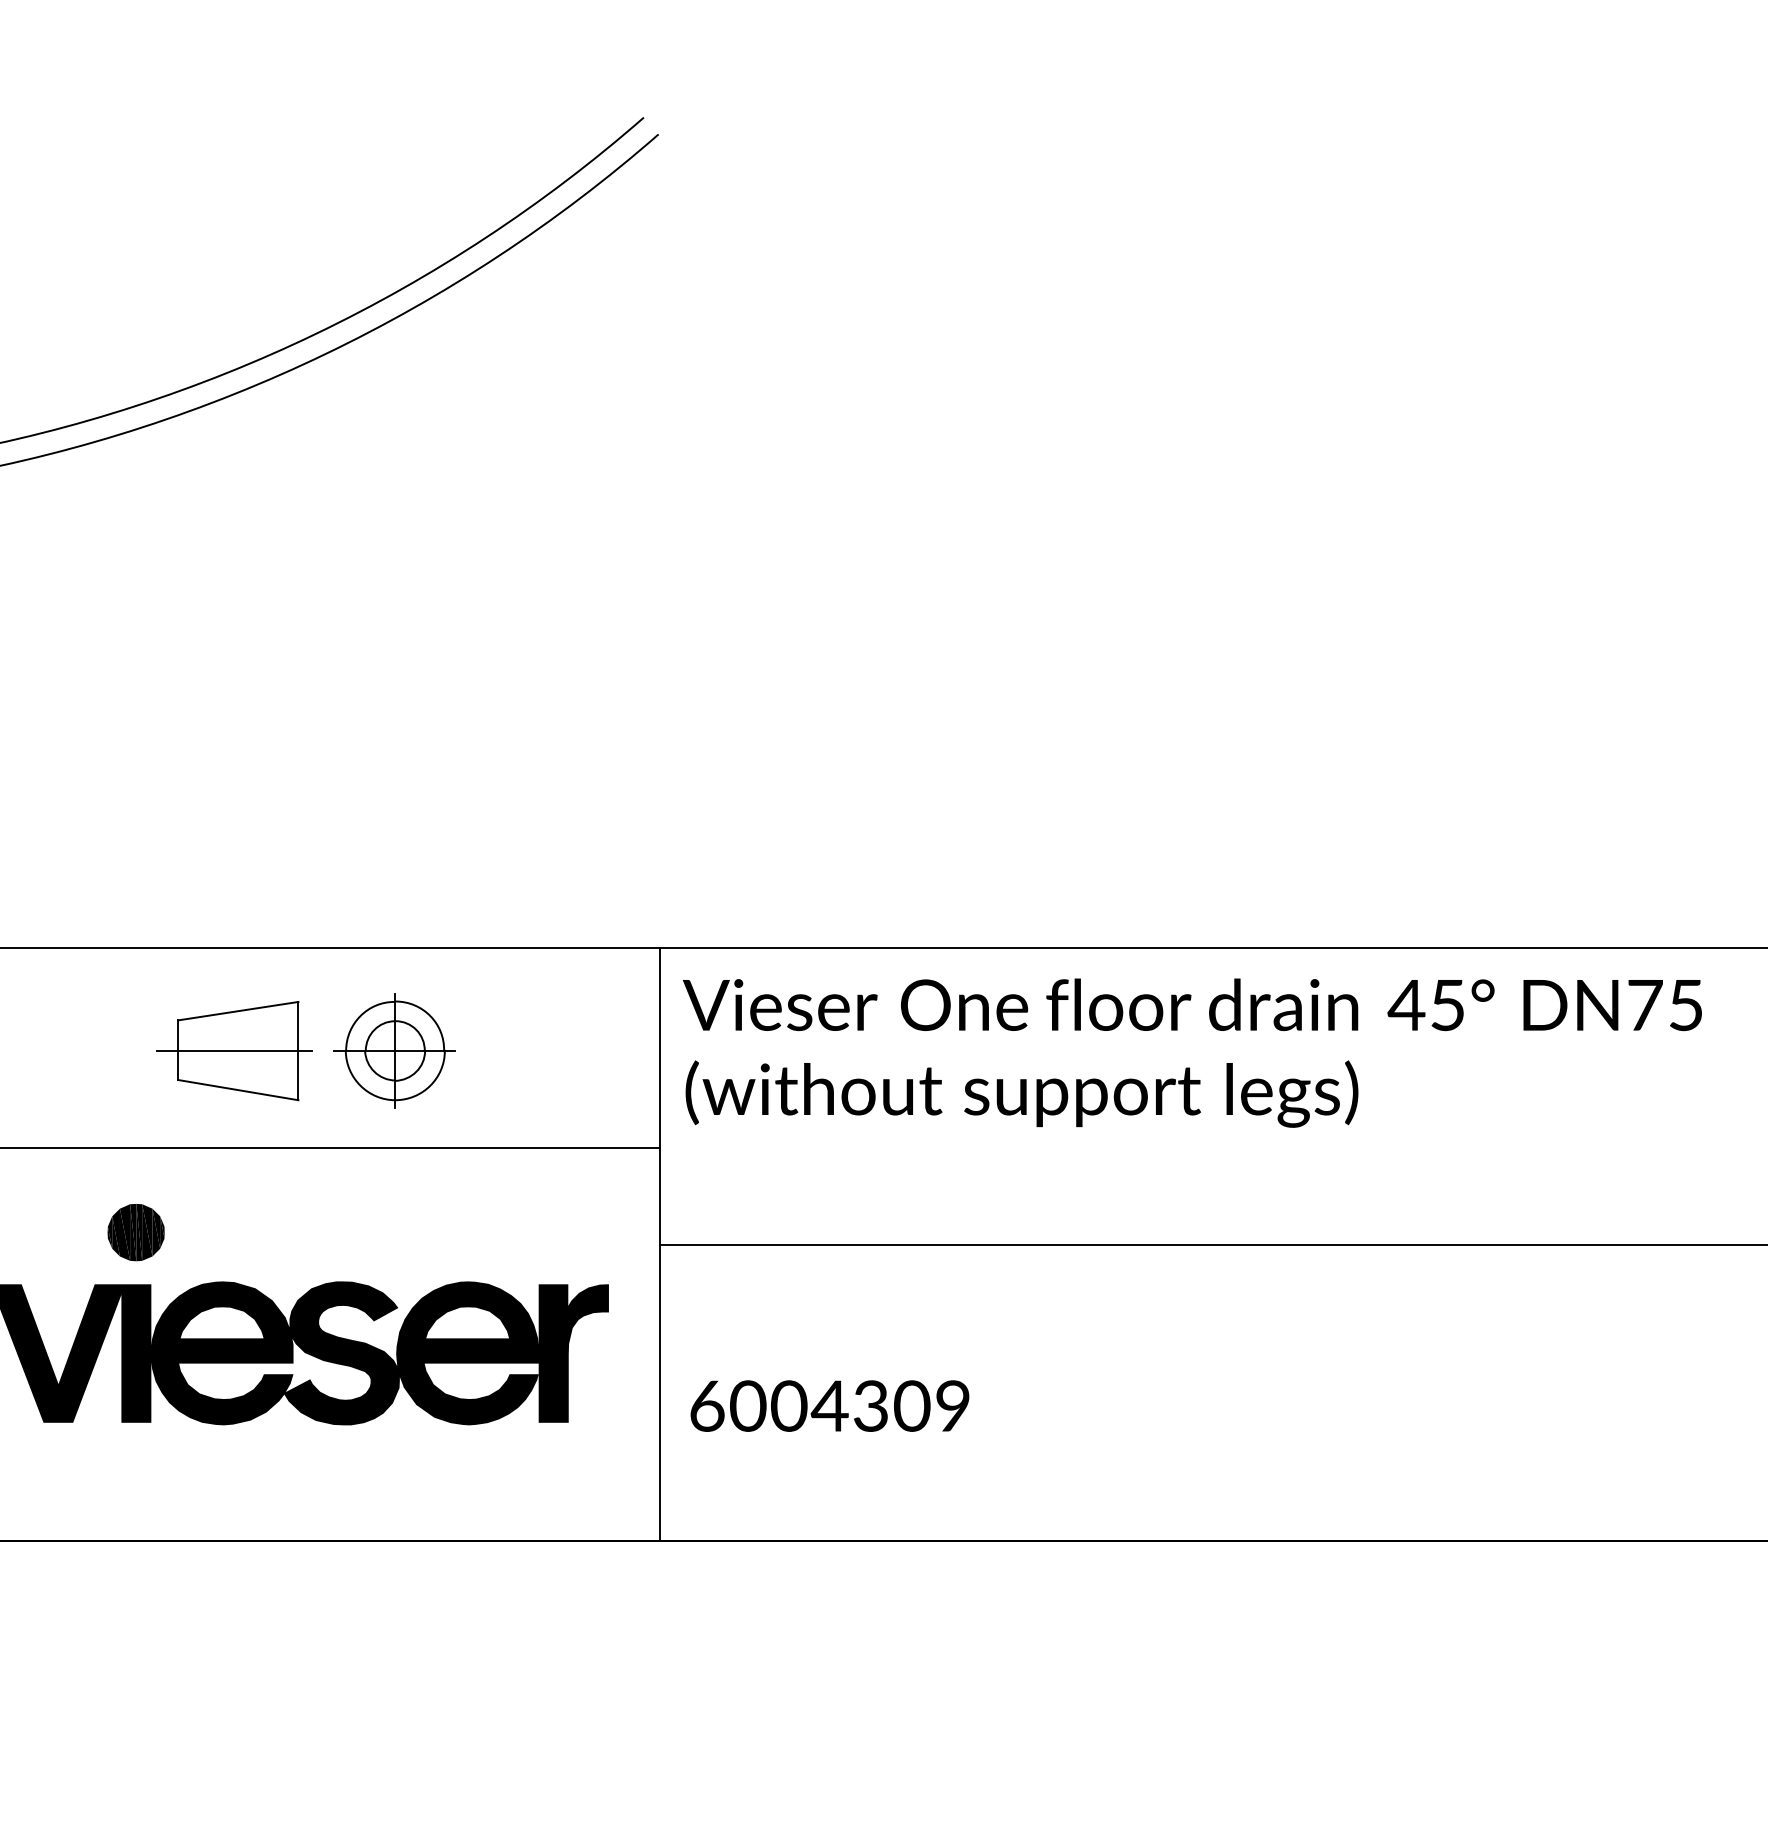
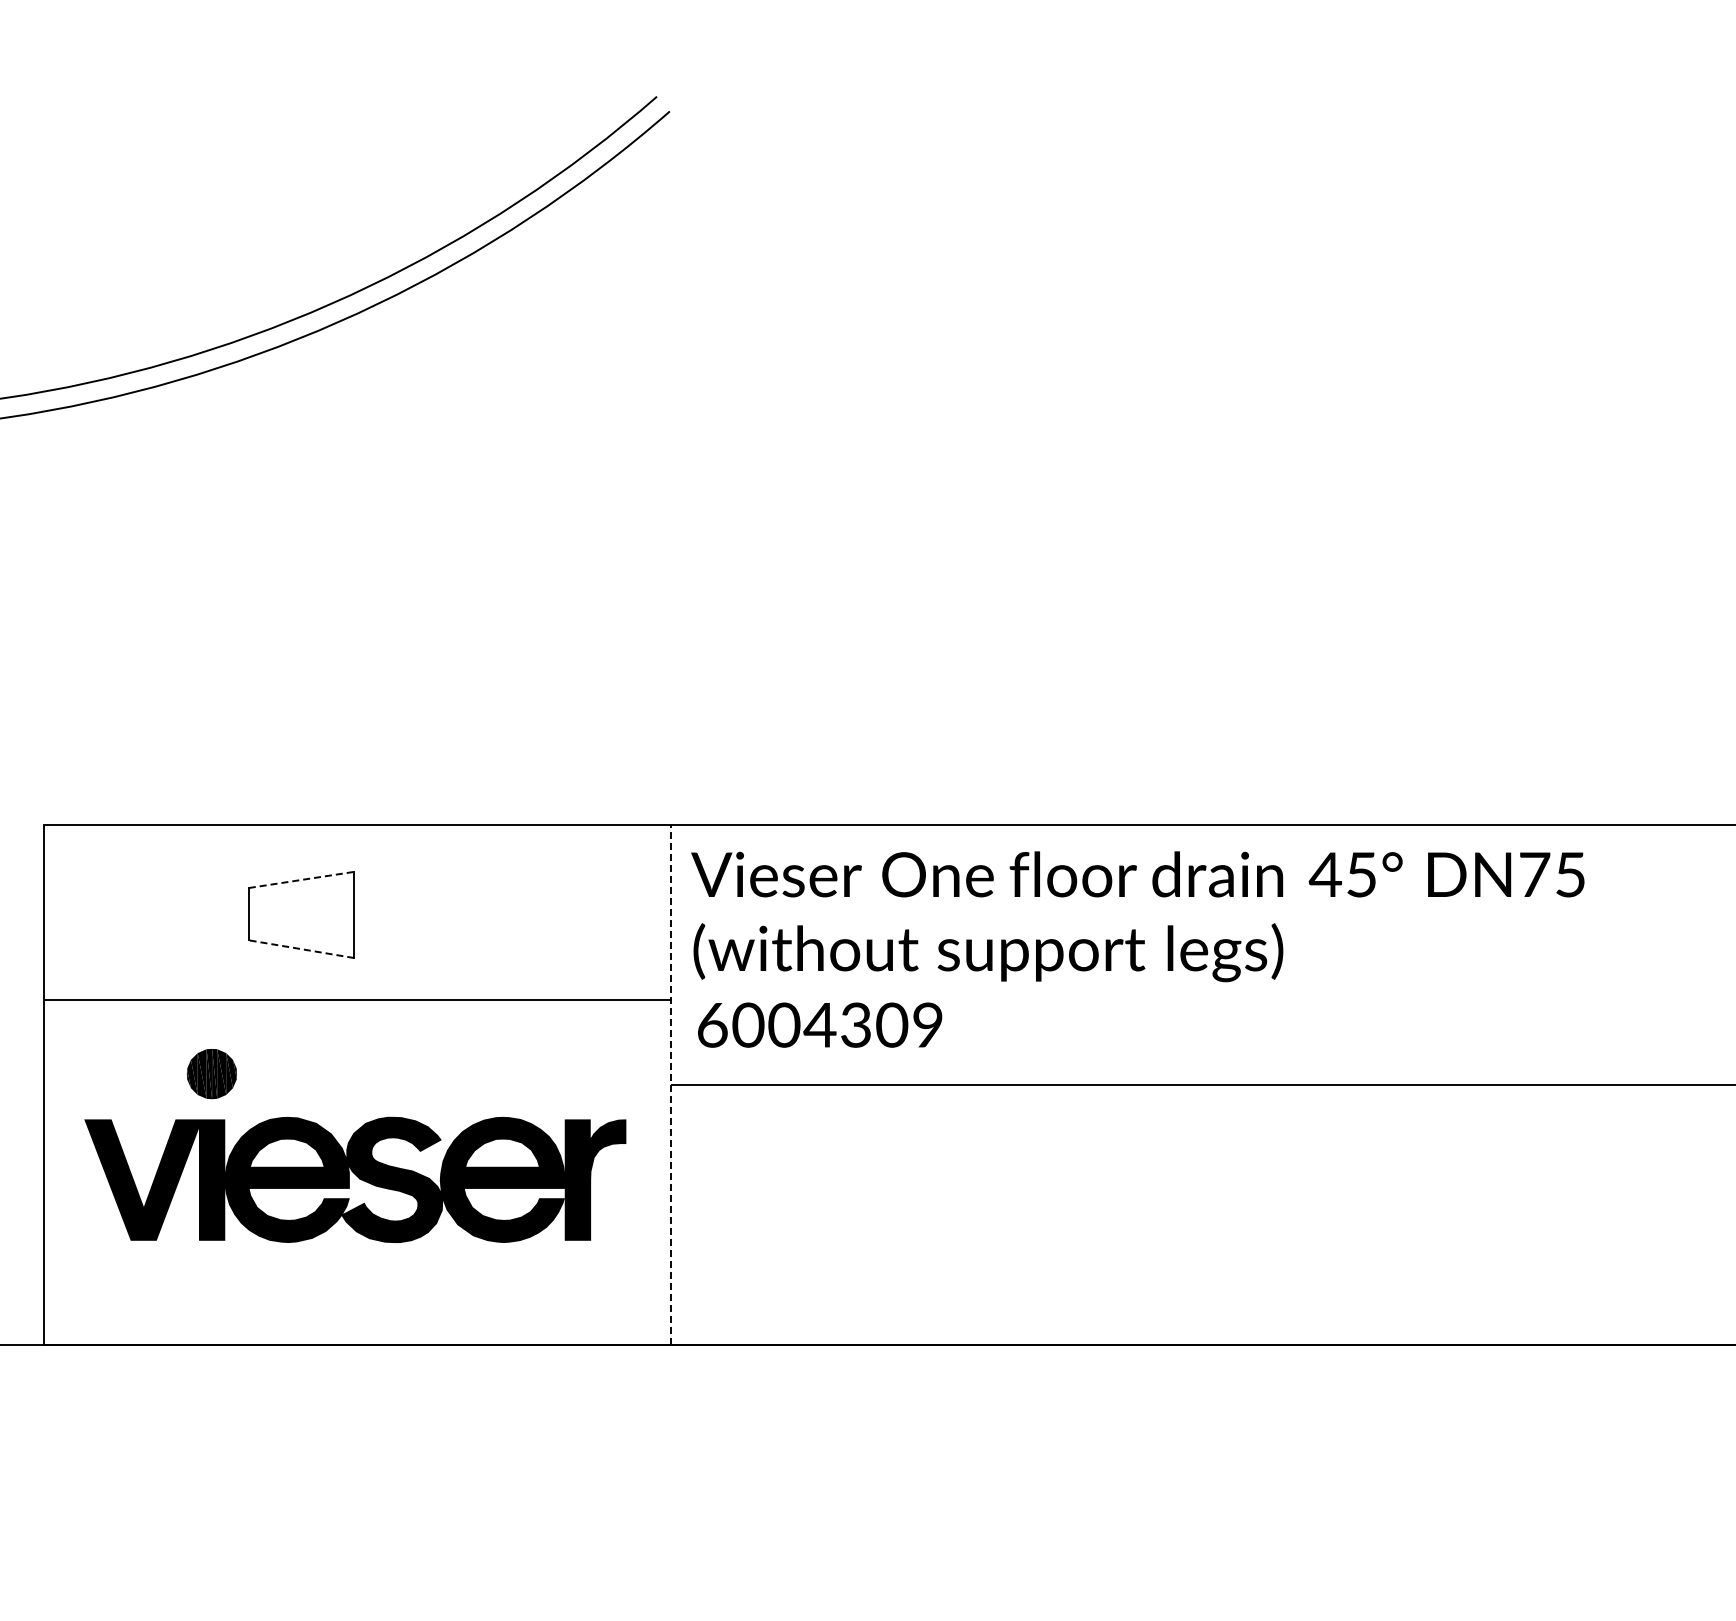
line: (238, 1010) -> (301, 879), solid -> dashed
line: (233, 1050) -> (297, 914), removed
part: (394, 1050) -> (438, 914), removed
line: (238, 1090) -> (301, 949), solid -> dashed
line: (659, 1244) -> (670, 1084), solid -> dashed
text: (830, 1405) -> (820, 1024), moved

